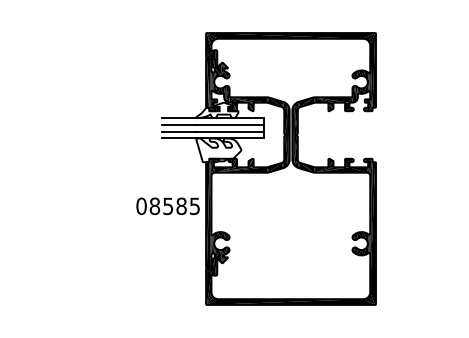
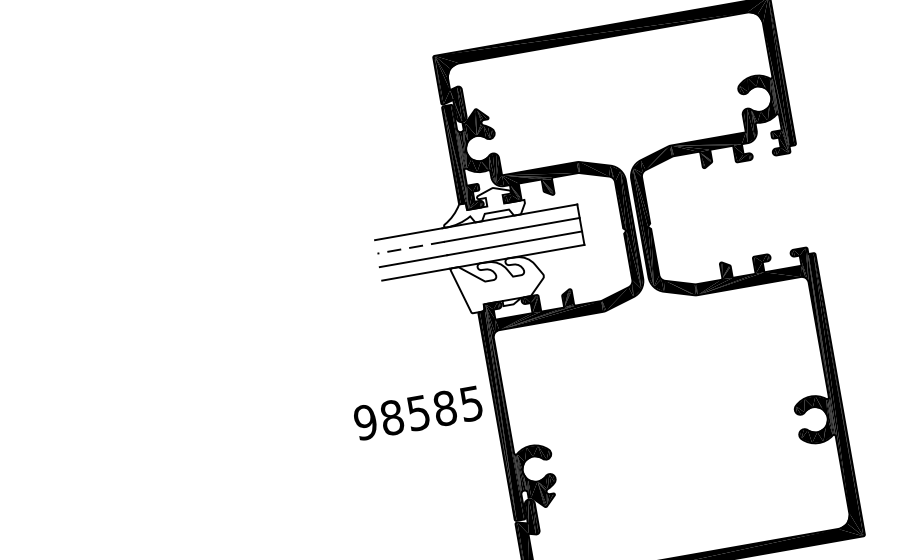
line: (178, 124) -> (410, 247), solid -> dashed
text: (141, 206) -> (365, 422), 08585 -> 98585

